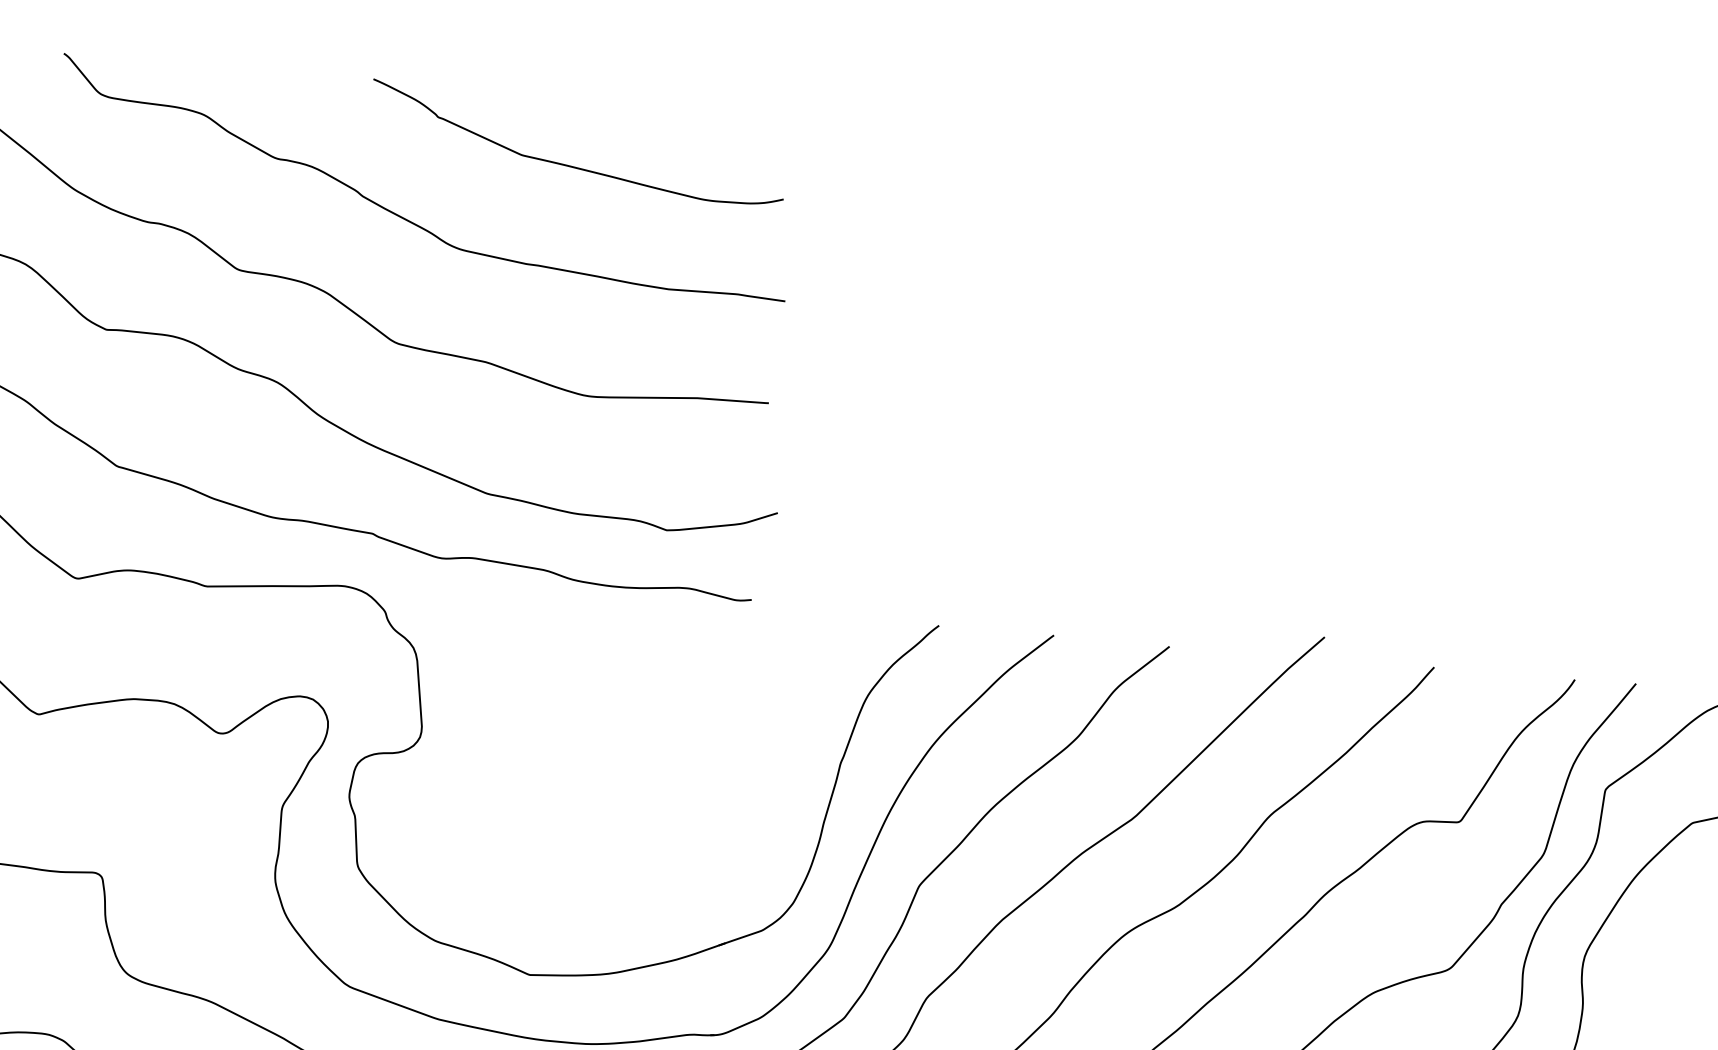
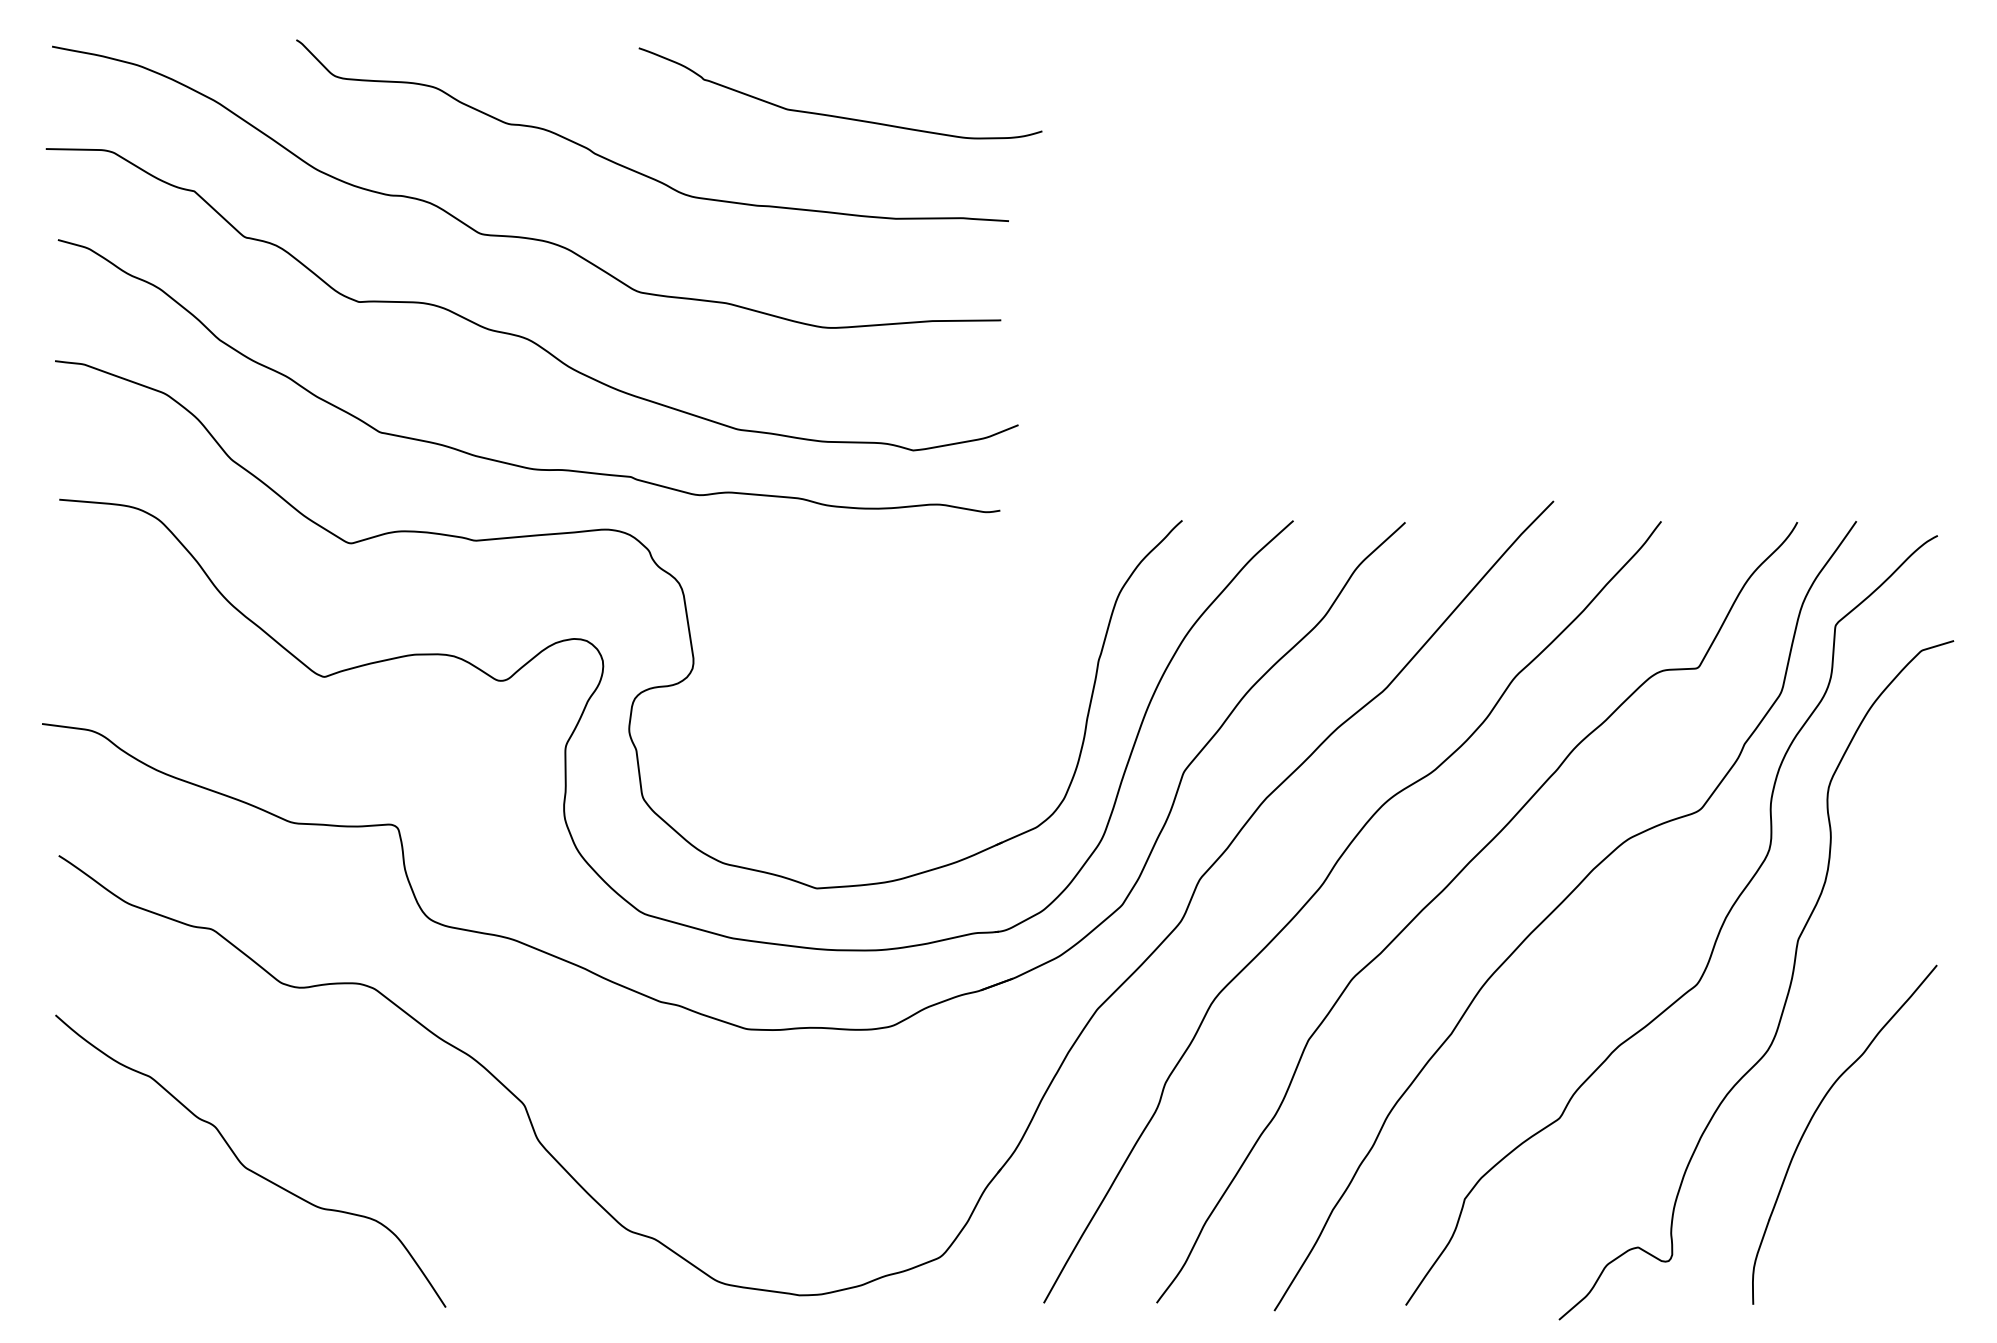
curve: (572, 165) -> (836, 115), moved

